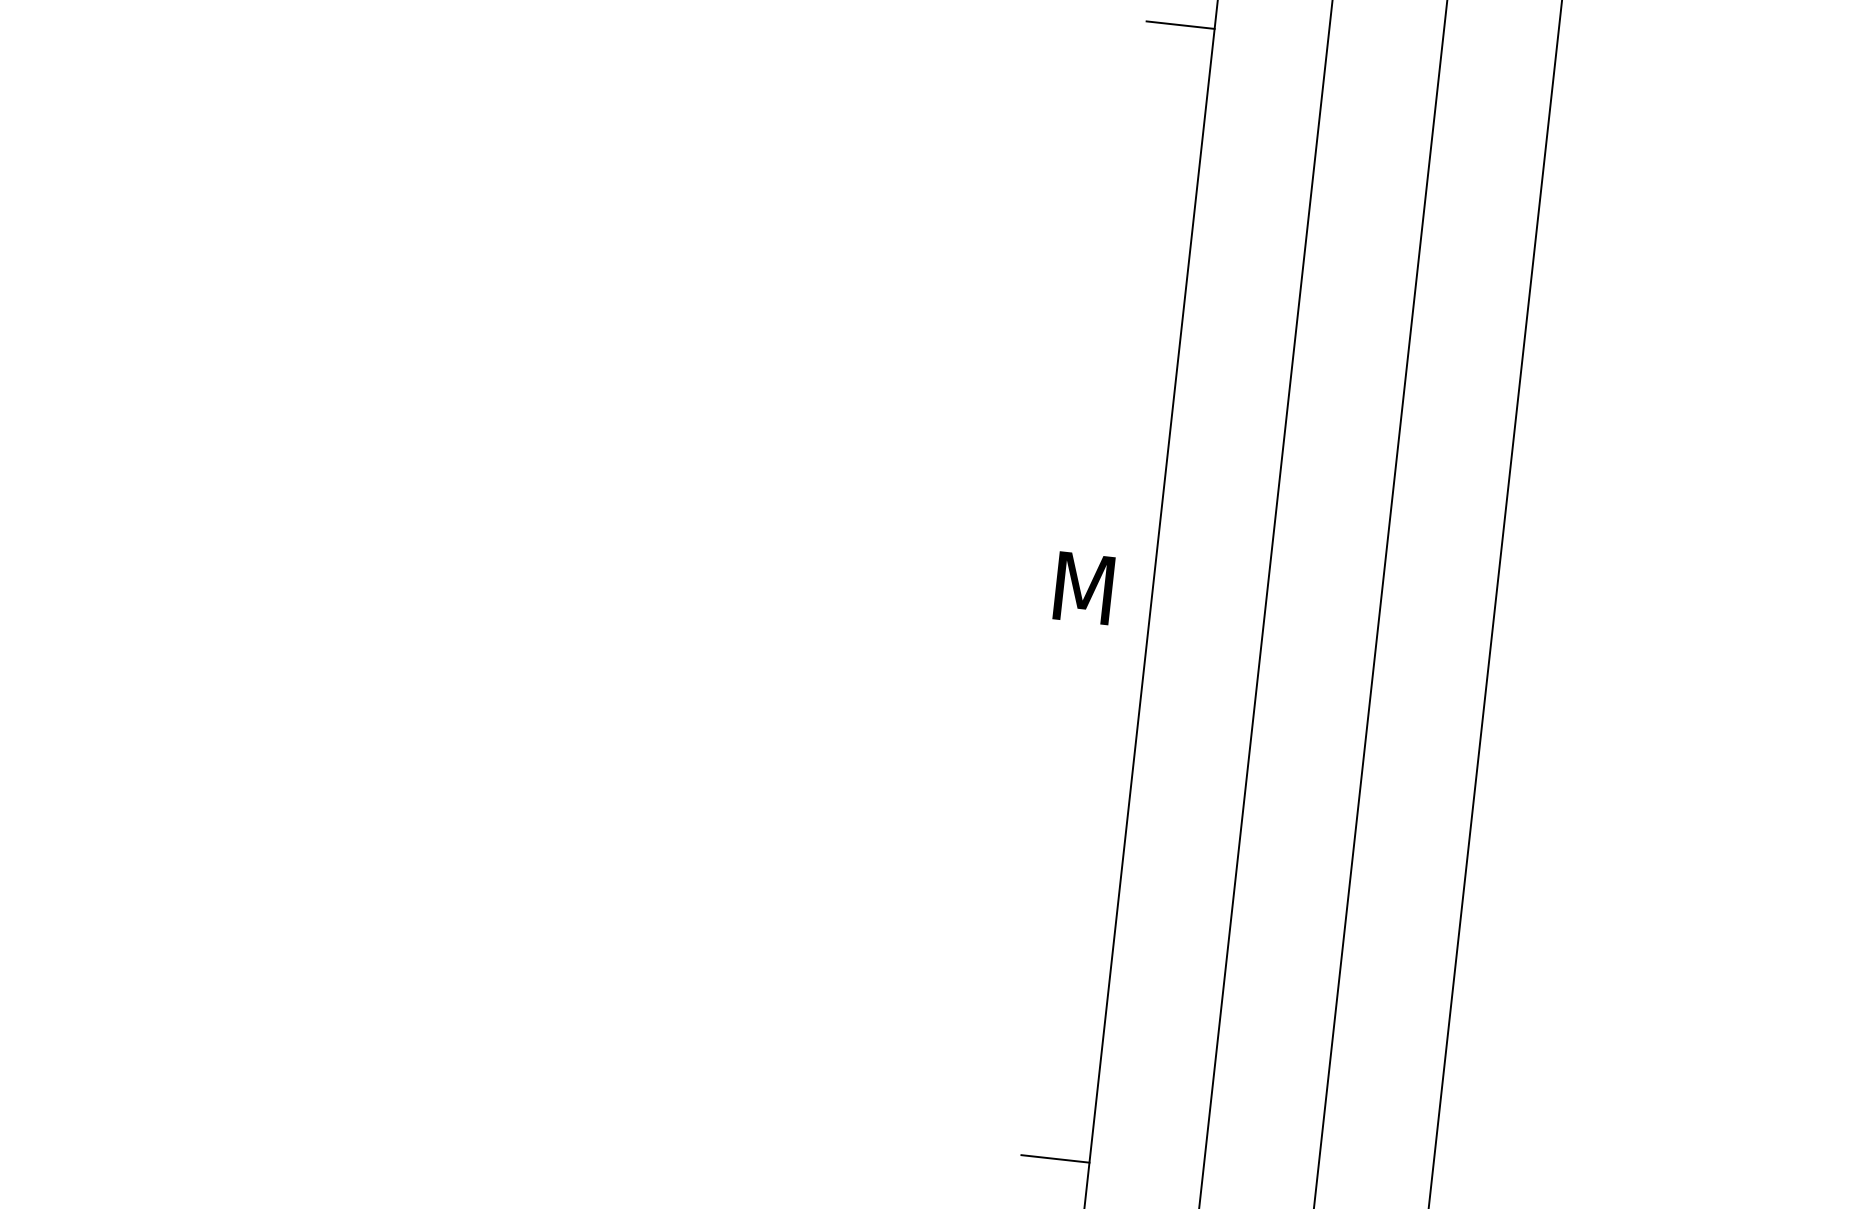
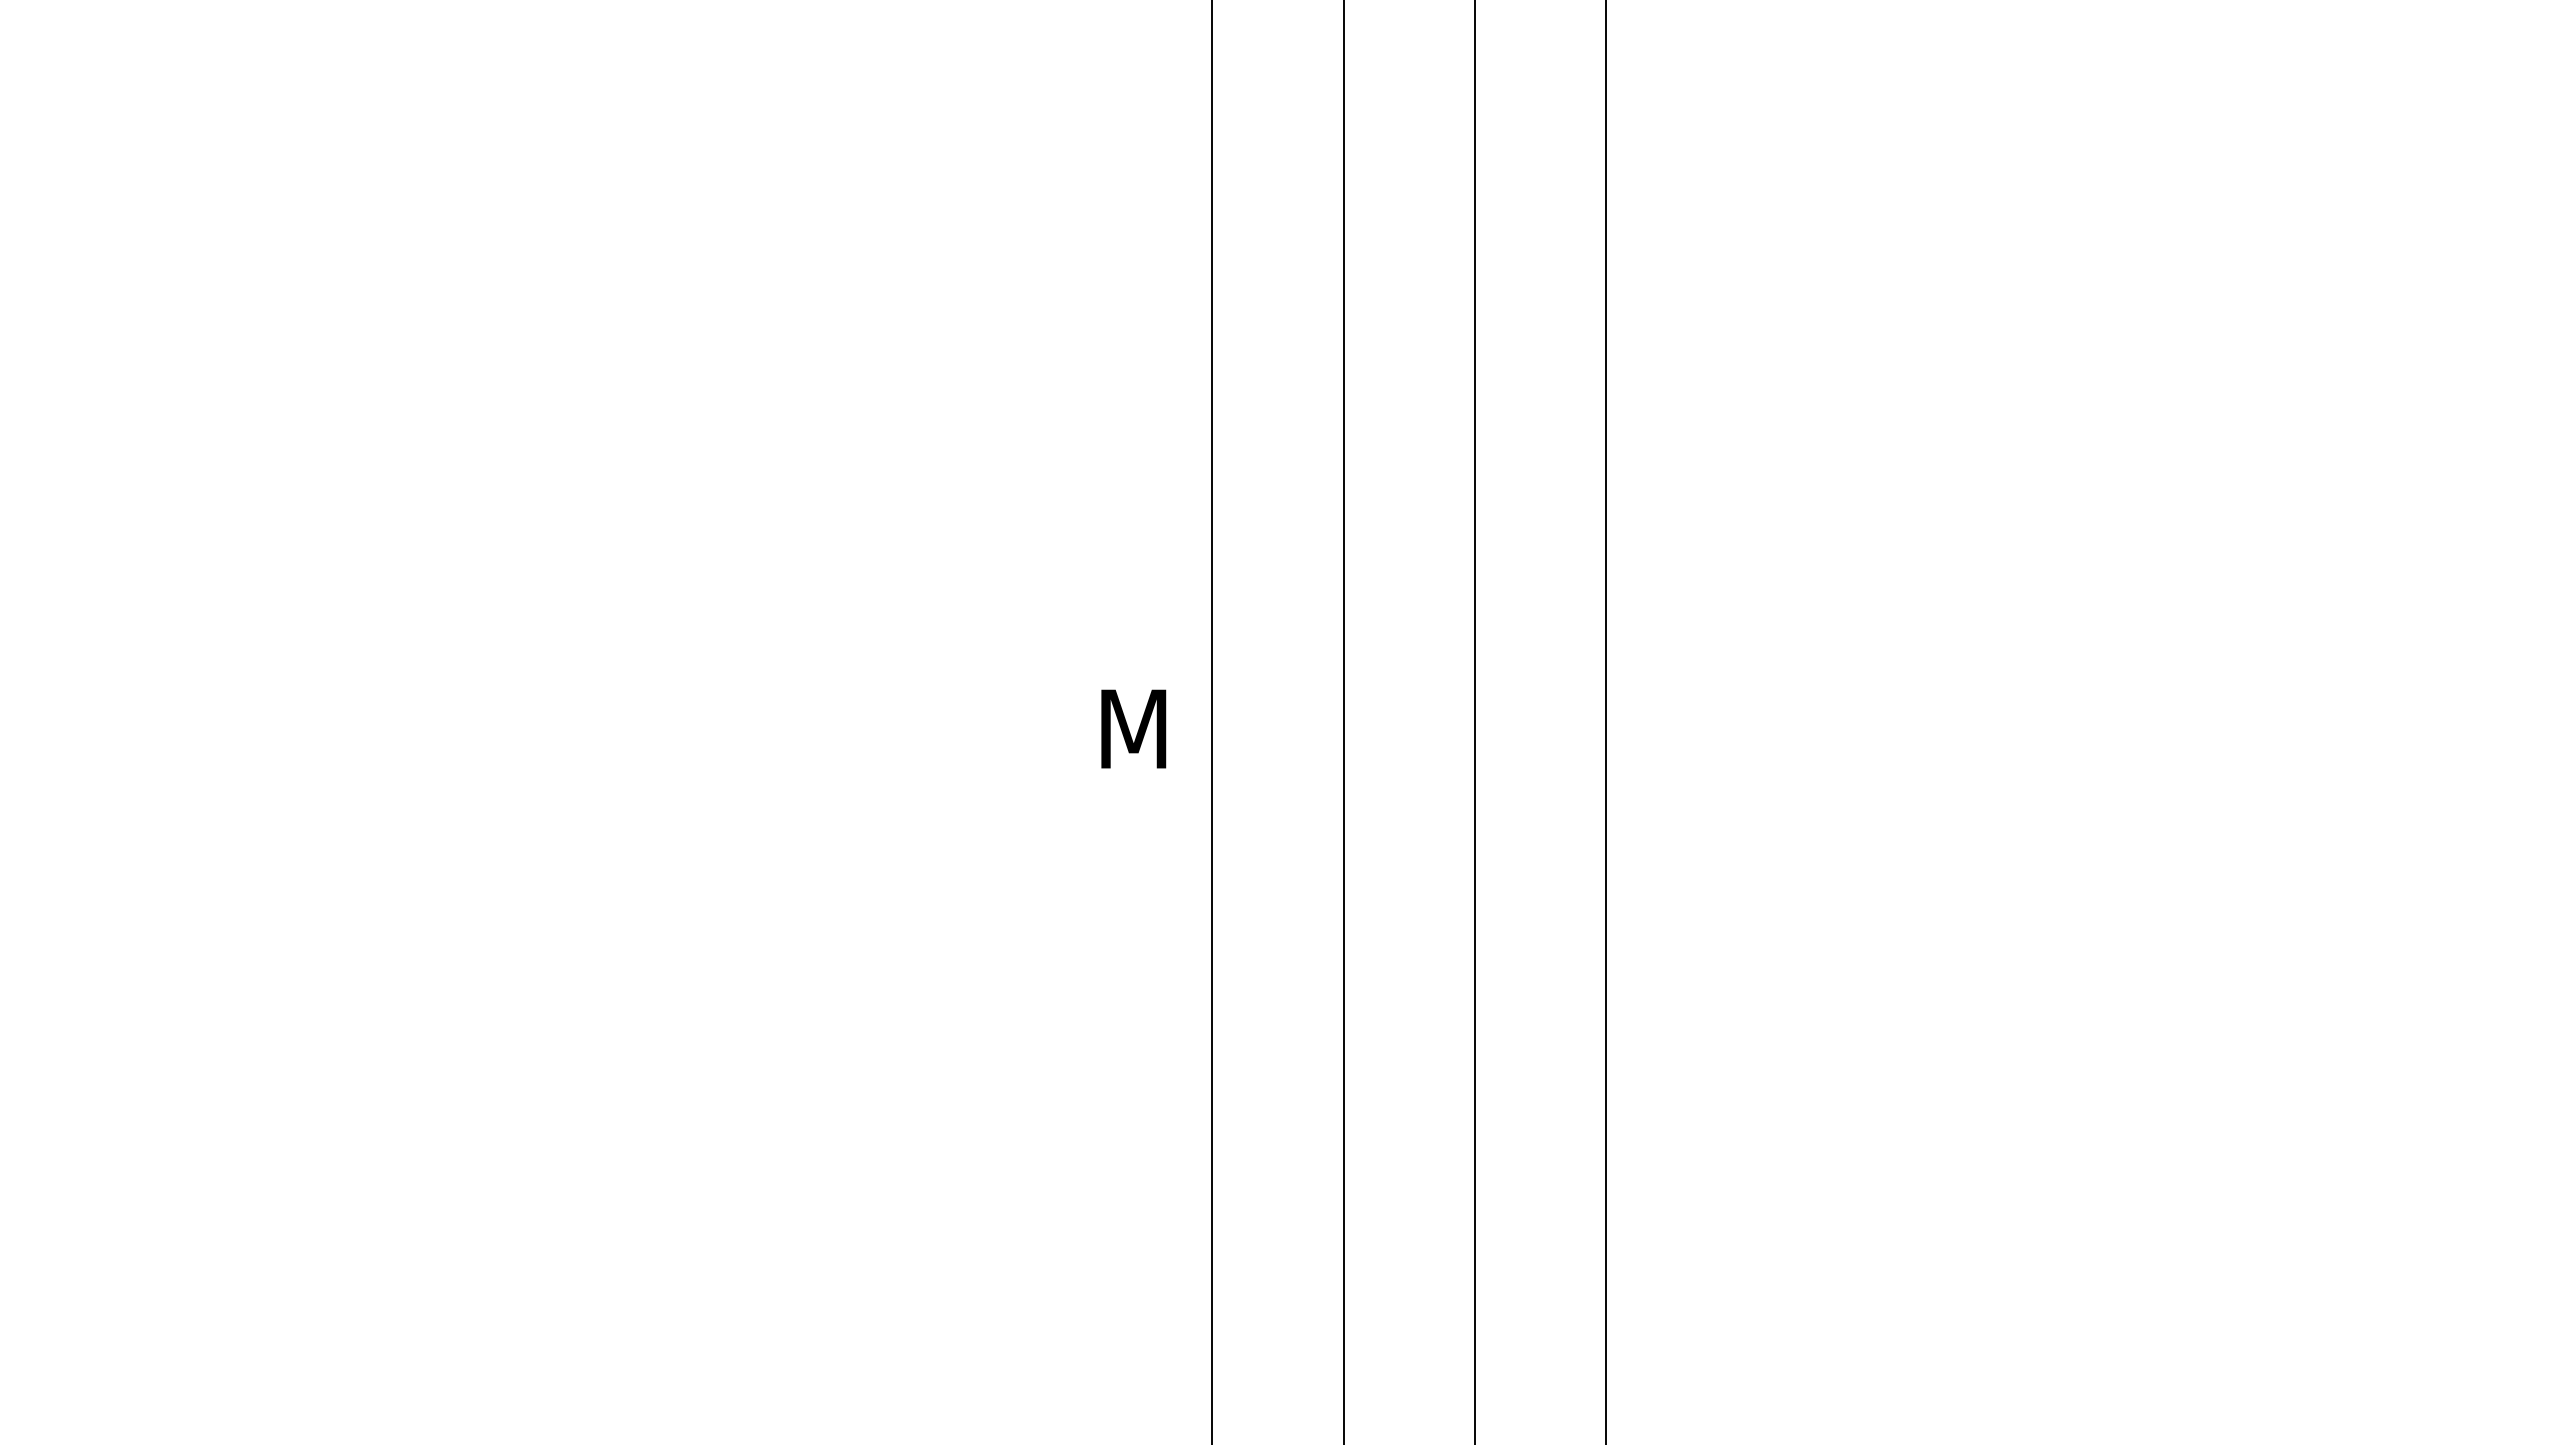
line: (1180, 24) -> (1172, 73), removed
line: (1054, 1158) -> (1172, 1384), removed

